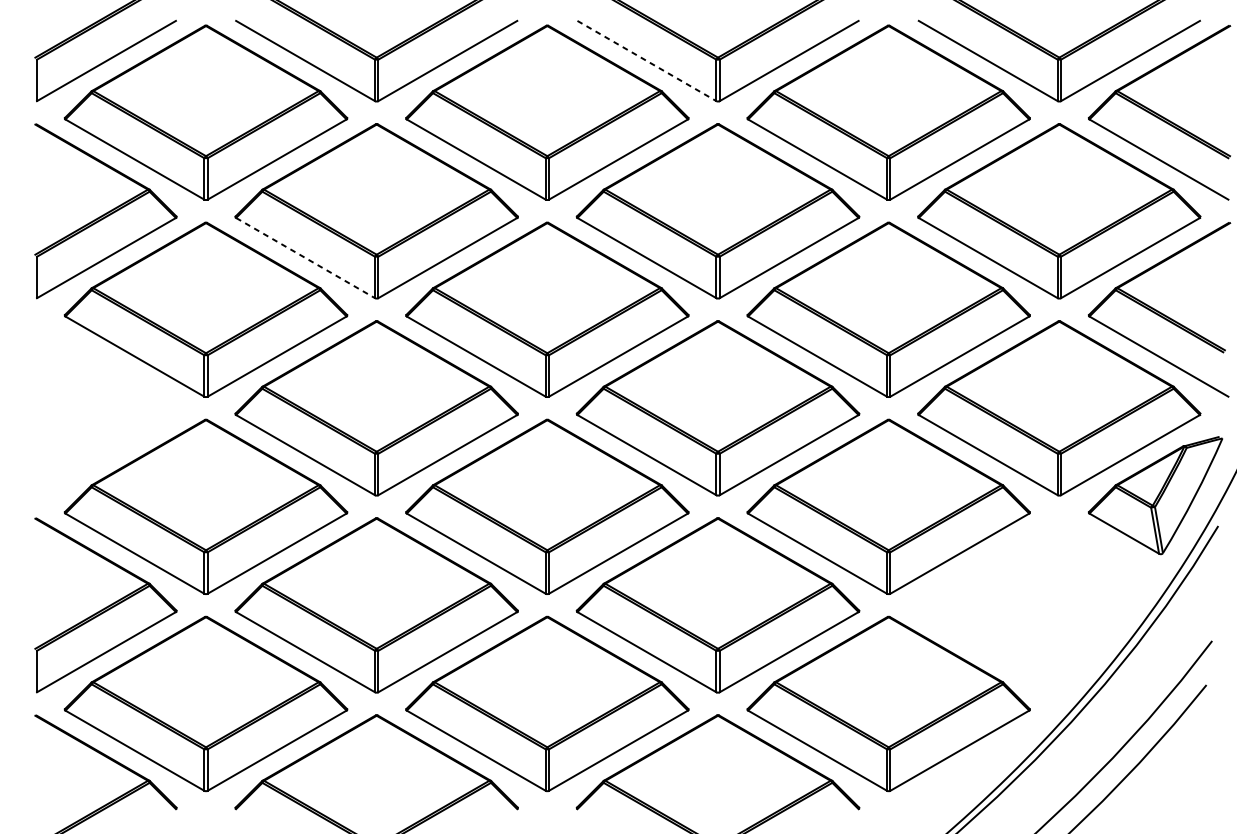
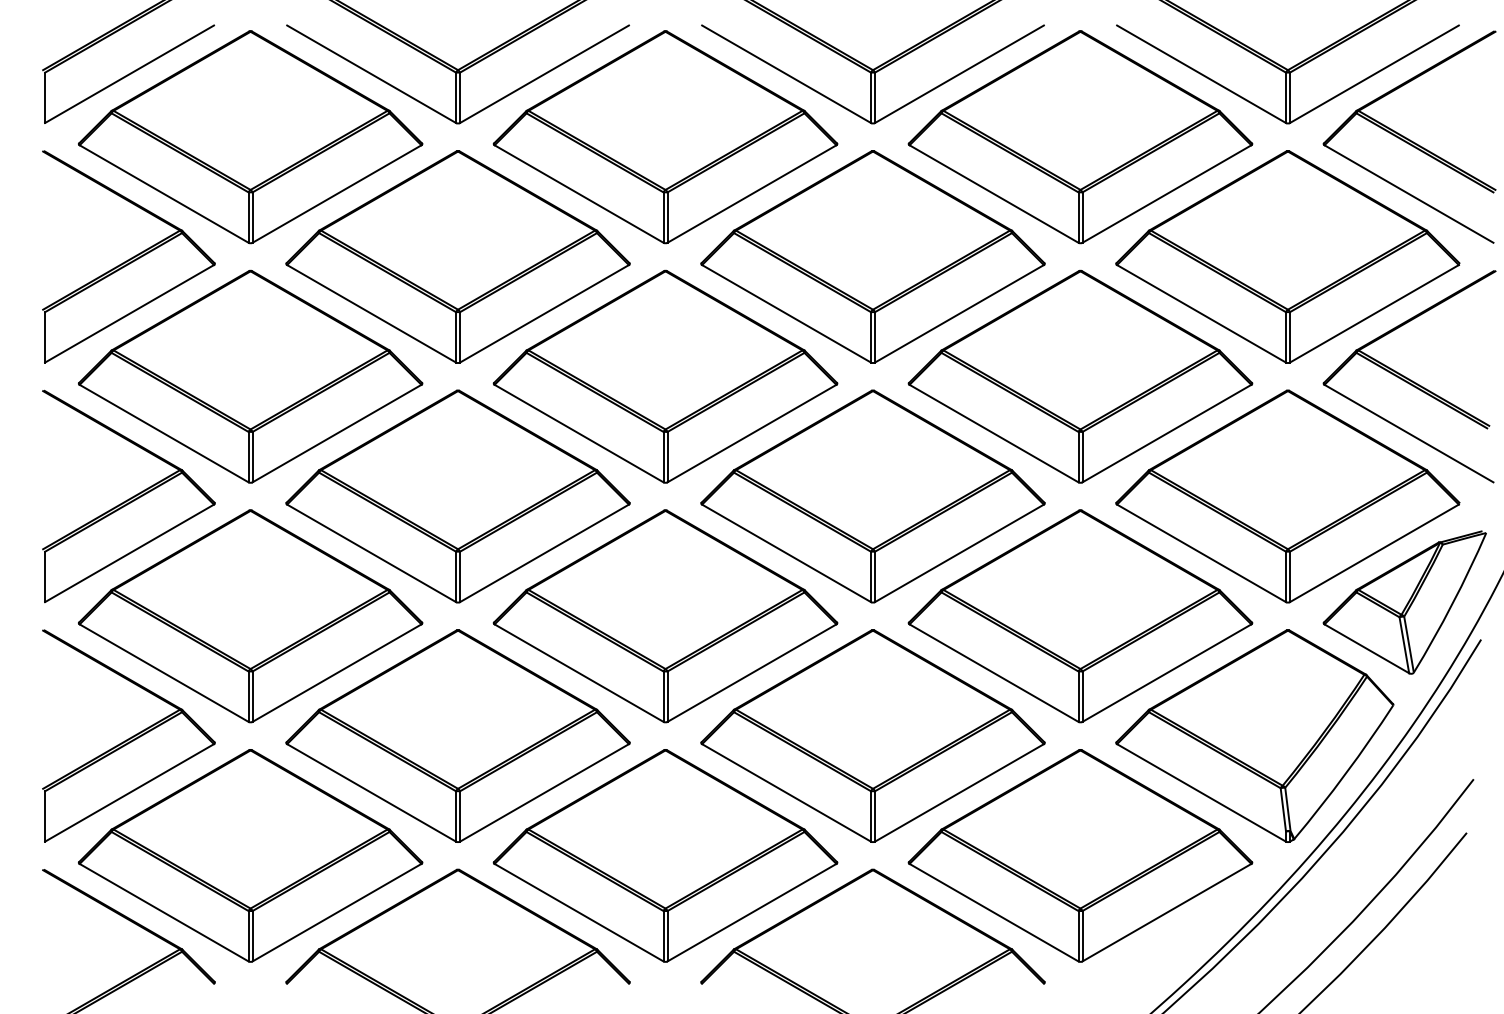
line: (646, 61) -> (786, 74), dashed -> solid
line: (305, 257) -> (371, 313), dashed -> solid
part: (105, 408) -> (128, 496), added
part: (1031, 604) -> (1254, 735), added

